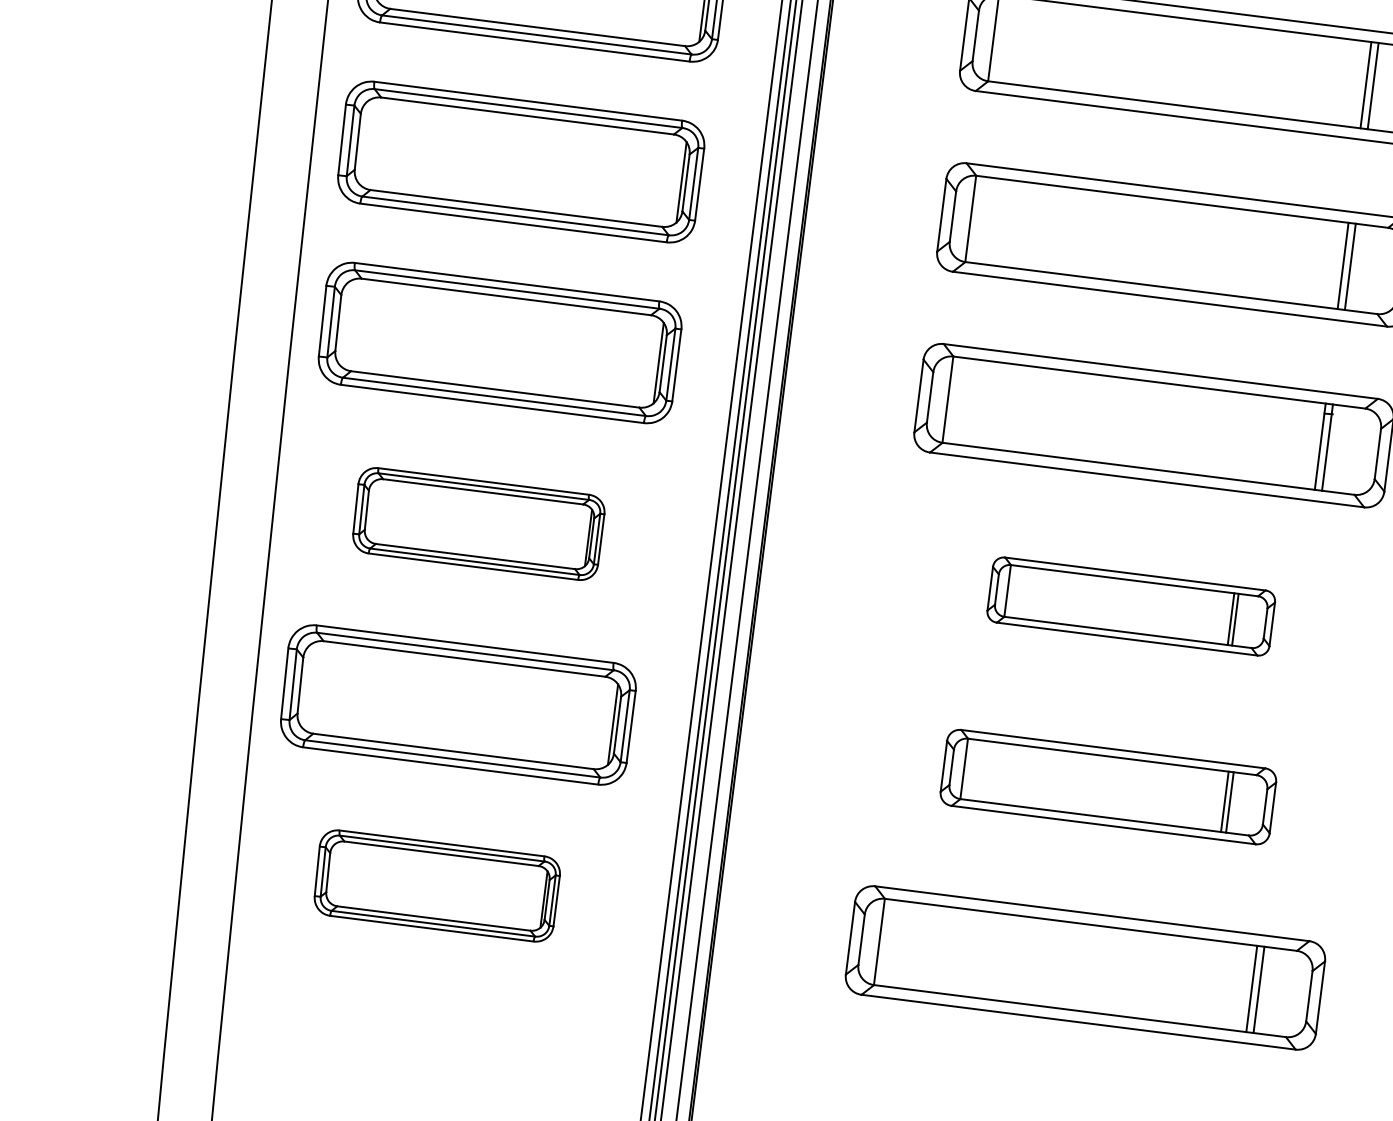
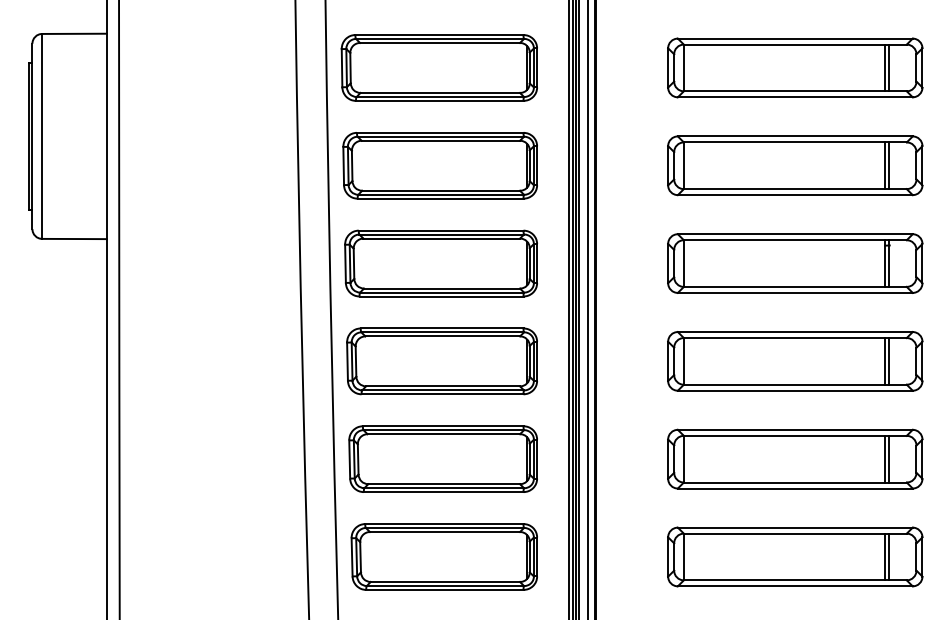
part: (477, 524) -> (441, 361), size x1.43
part: (1131, 606) -> (795, 361), size x1.67
part: (1108, 785) -> (795, 458), size x1.43
part: (435, 884) -> (443, 556), size x1.43

